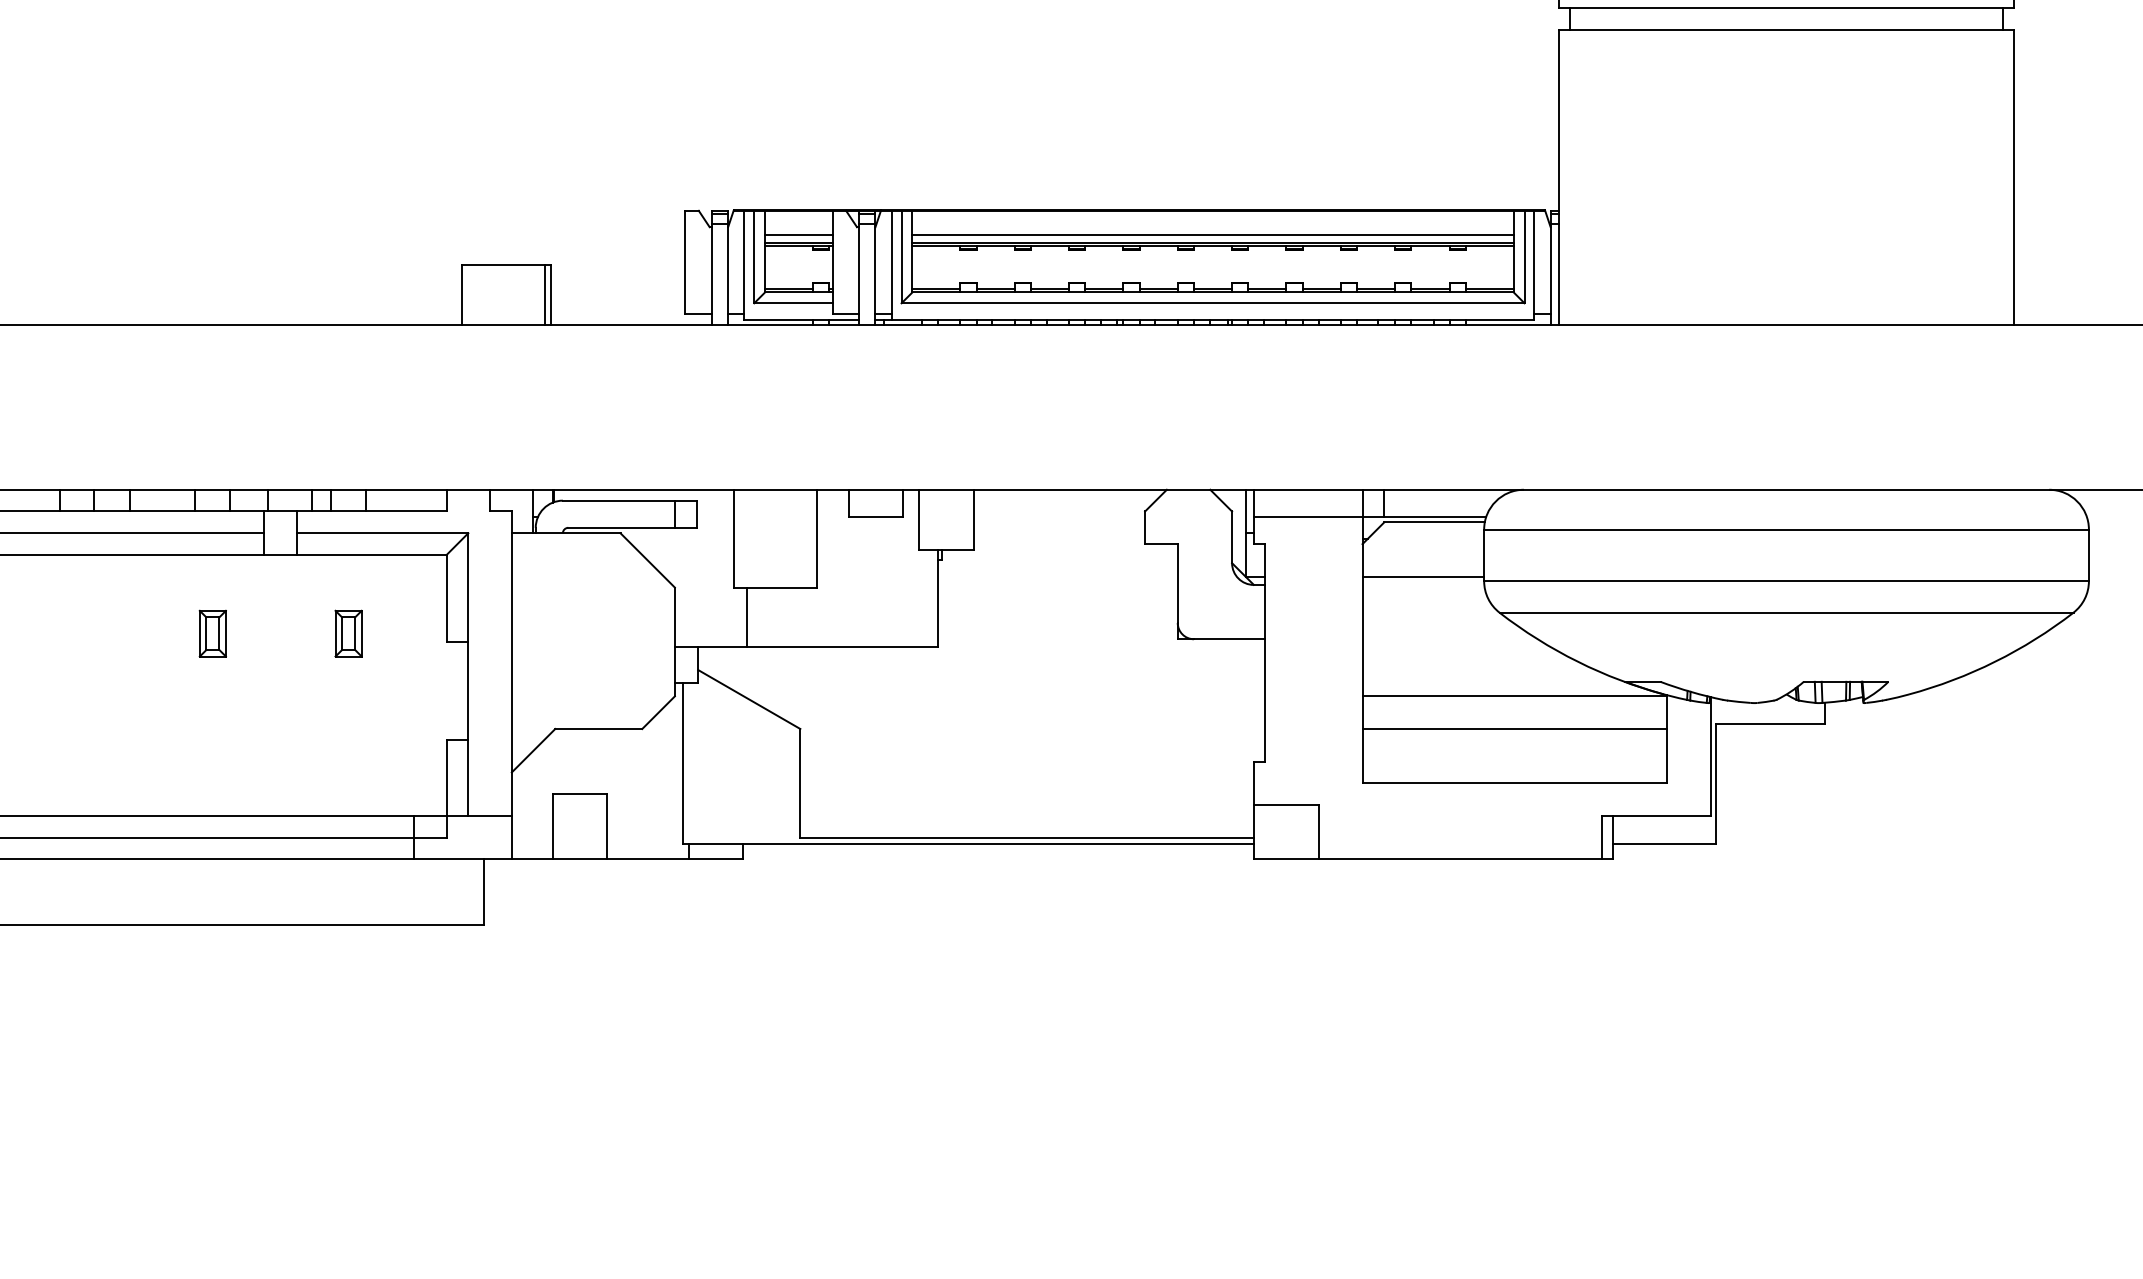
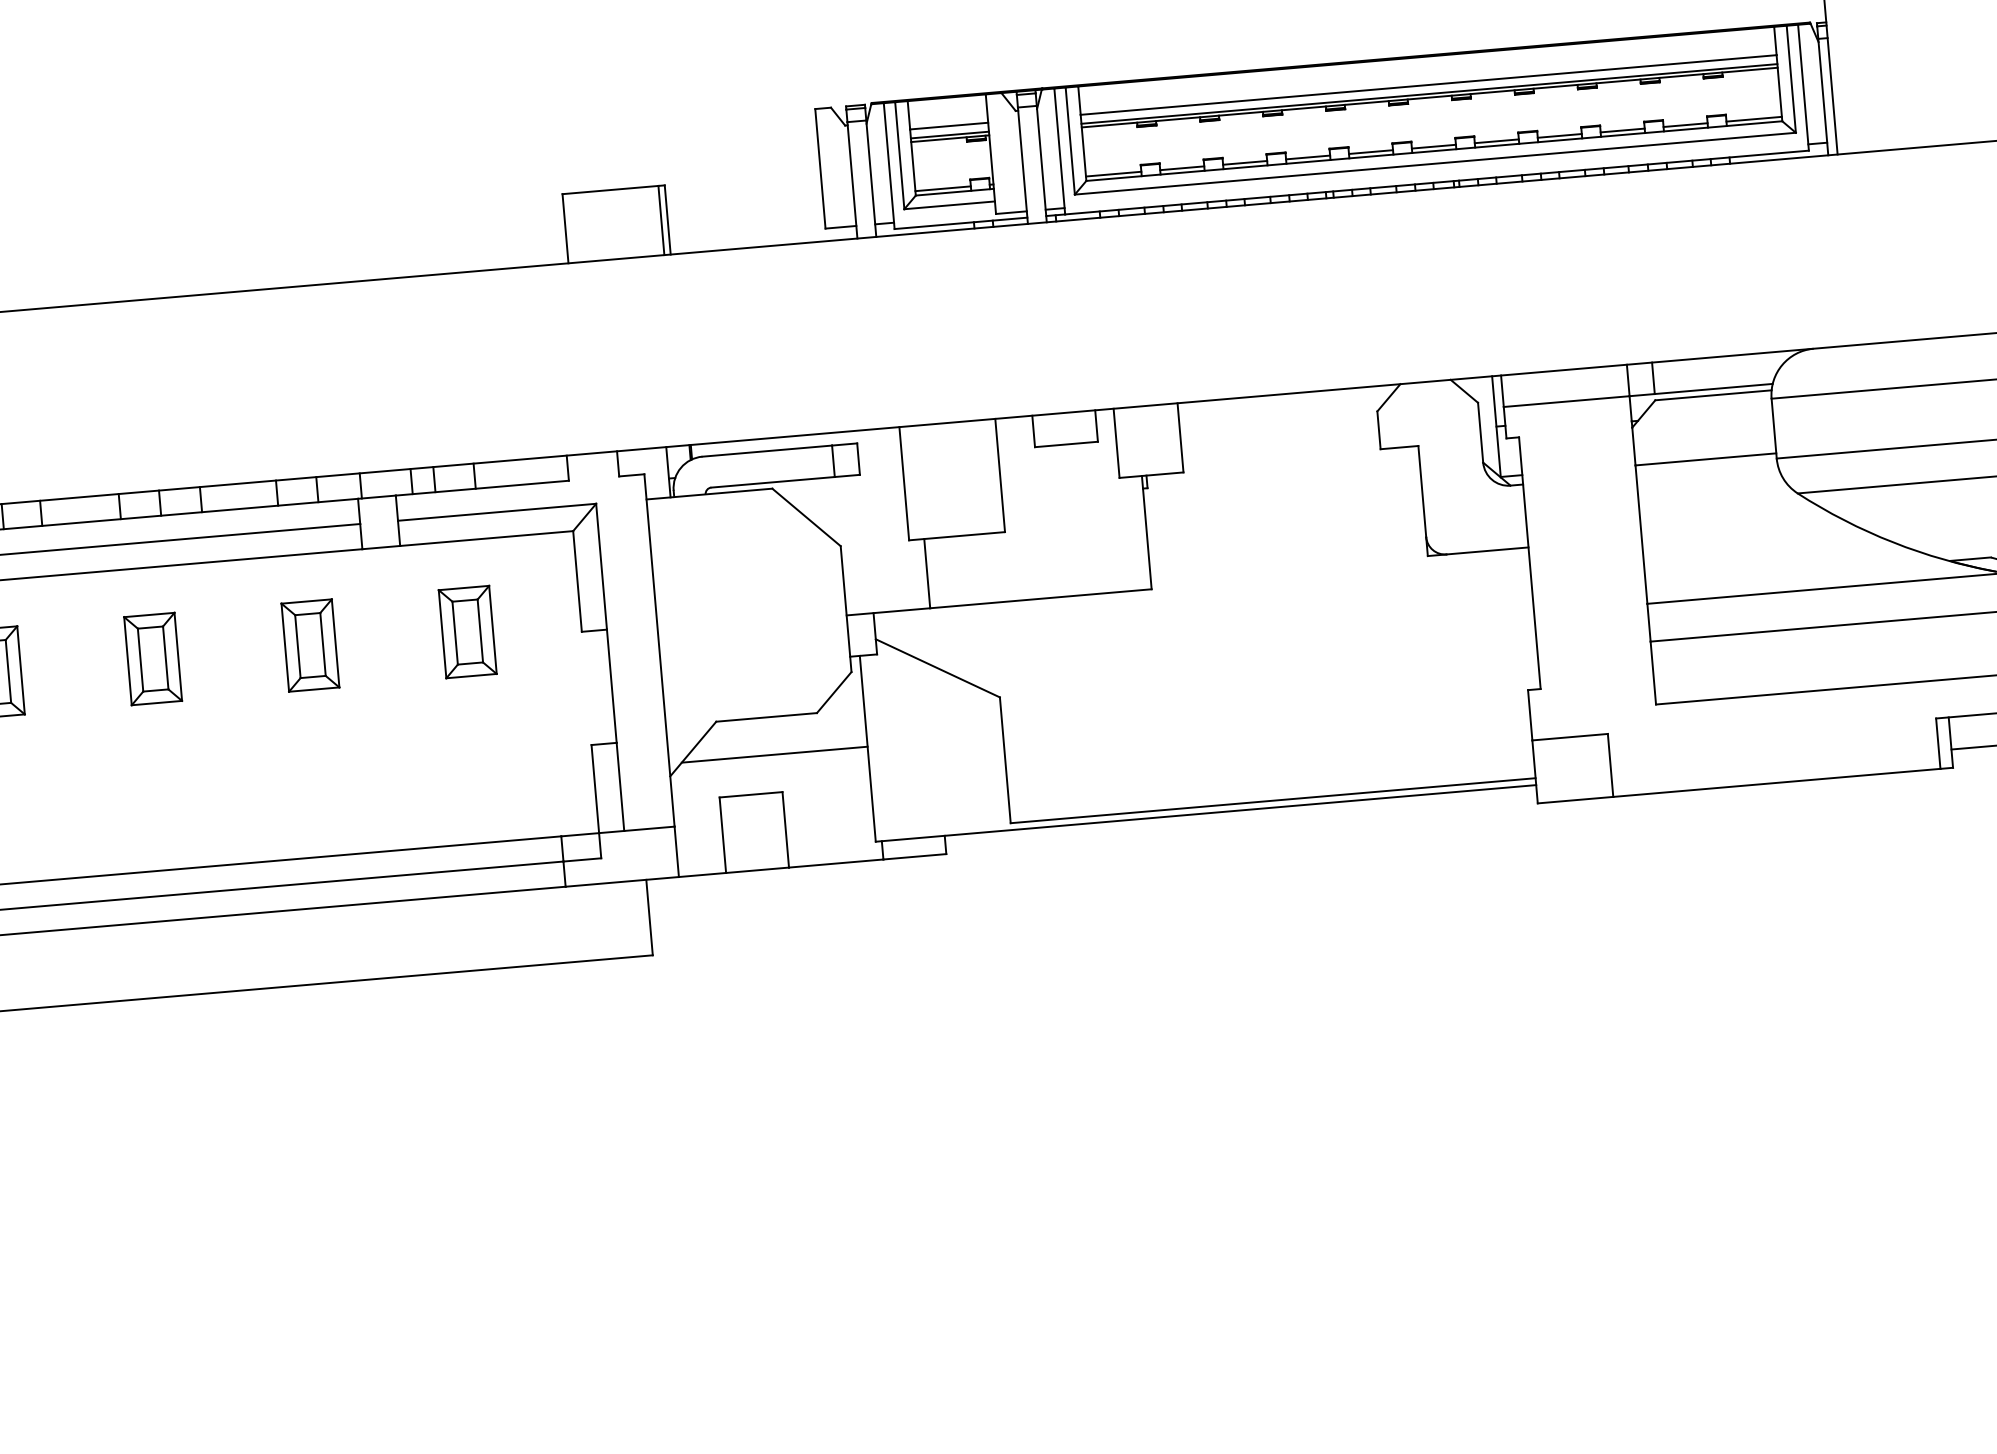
part: (76, 633) -> (152, 658), added
part: (212, 633) -> (310, 645), size x1.67
part: (348, 633) -> (467, 631), size x1.67
line: (602, 761) -> (774, 754), added

